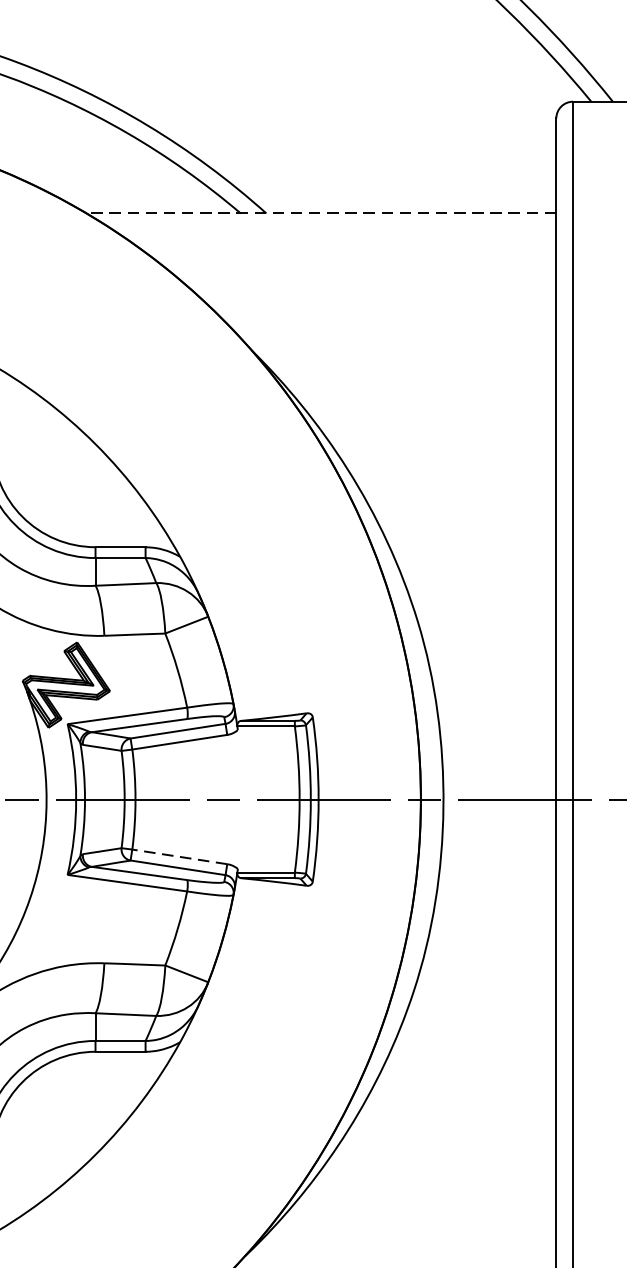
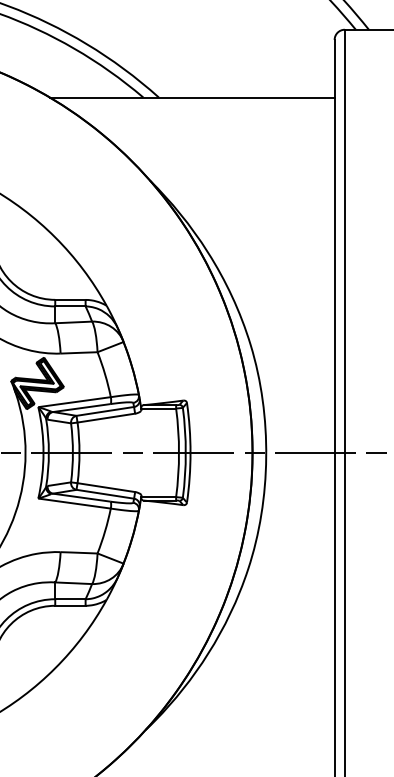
line: (320, 213) -> (191, 97), dashed -> solid
line: (178, 856) -> (105, 487), dashed -> solid

